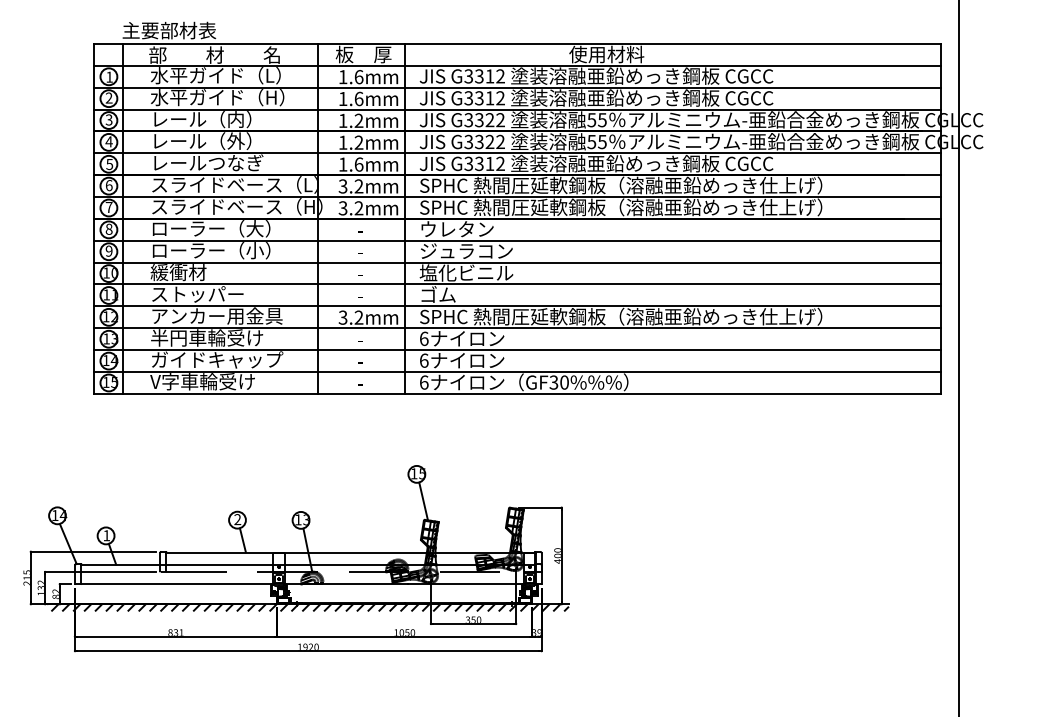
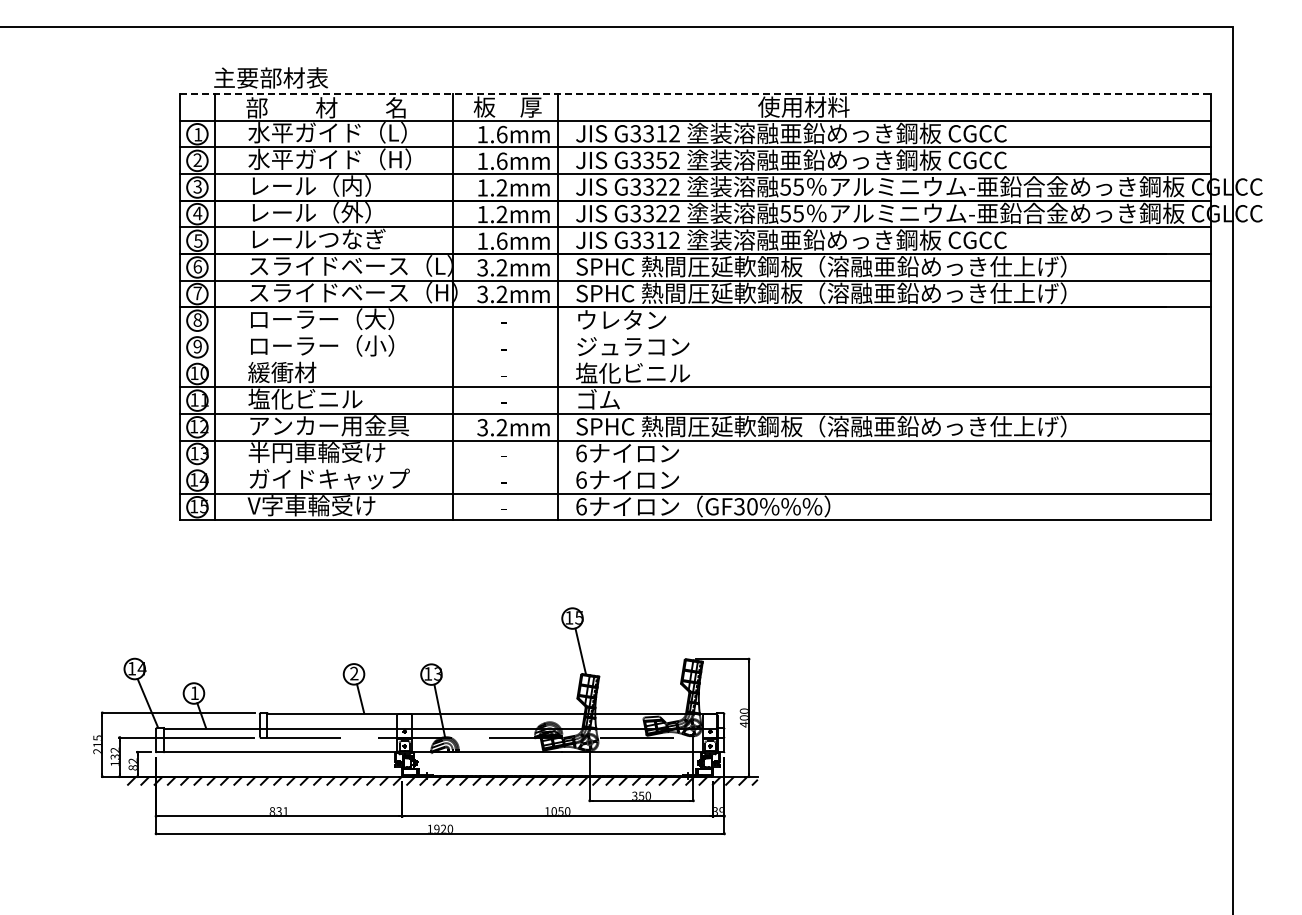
line: (517, 44) -> (695, 94), solid -> dashed
text: (489, 98) -> (661, 160), G3312 -> G3352
line: (516, 240) -> (694, 333), removed
line: (516, 262) -> (694, 360), removed
text: (197, 293) -> (305, 398), ストッパー -> 塩化ビニル
line: (516, 350) -> (694, 467), removed

